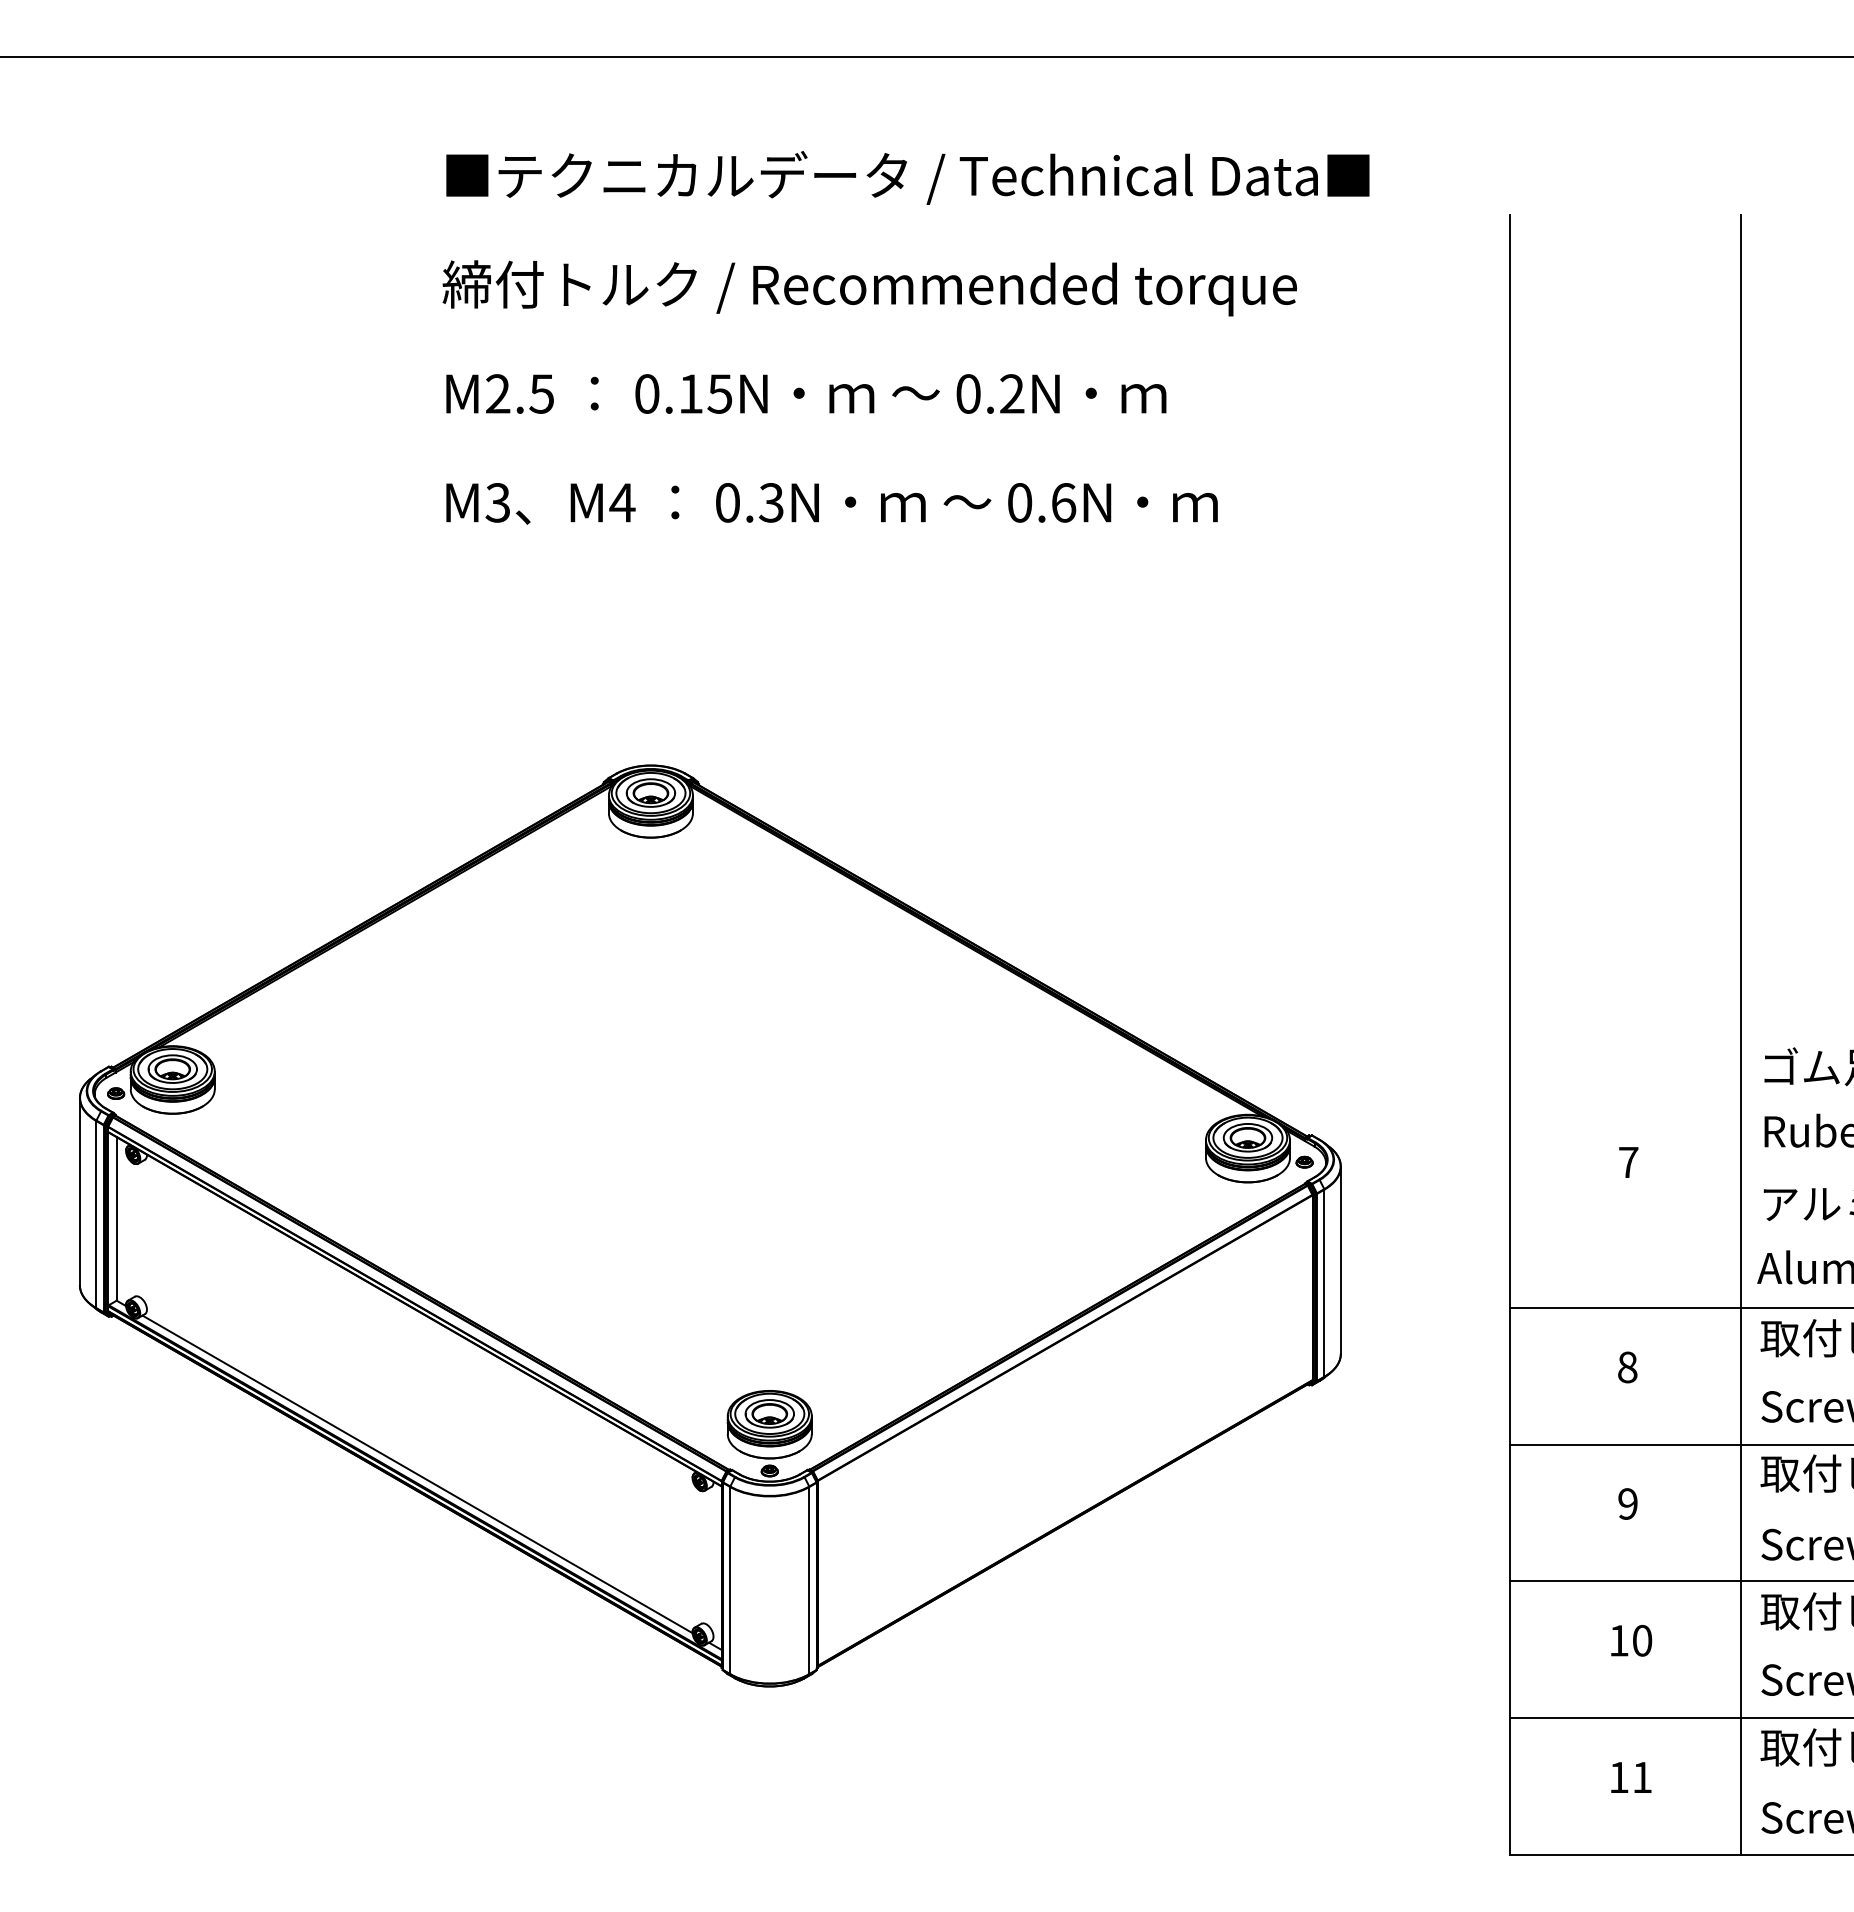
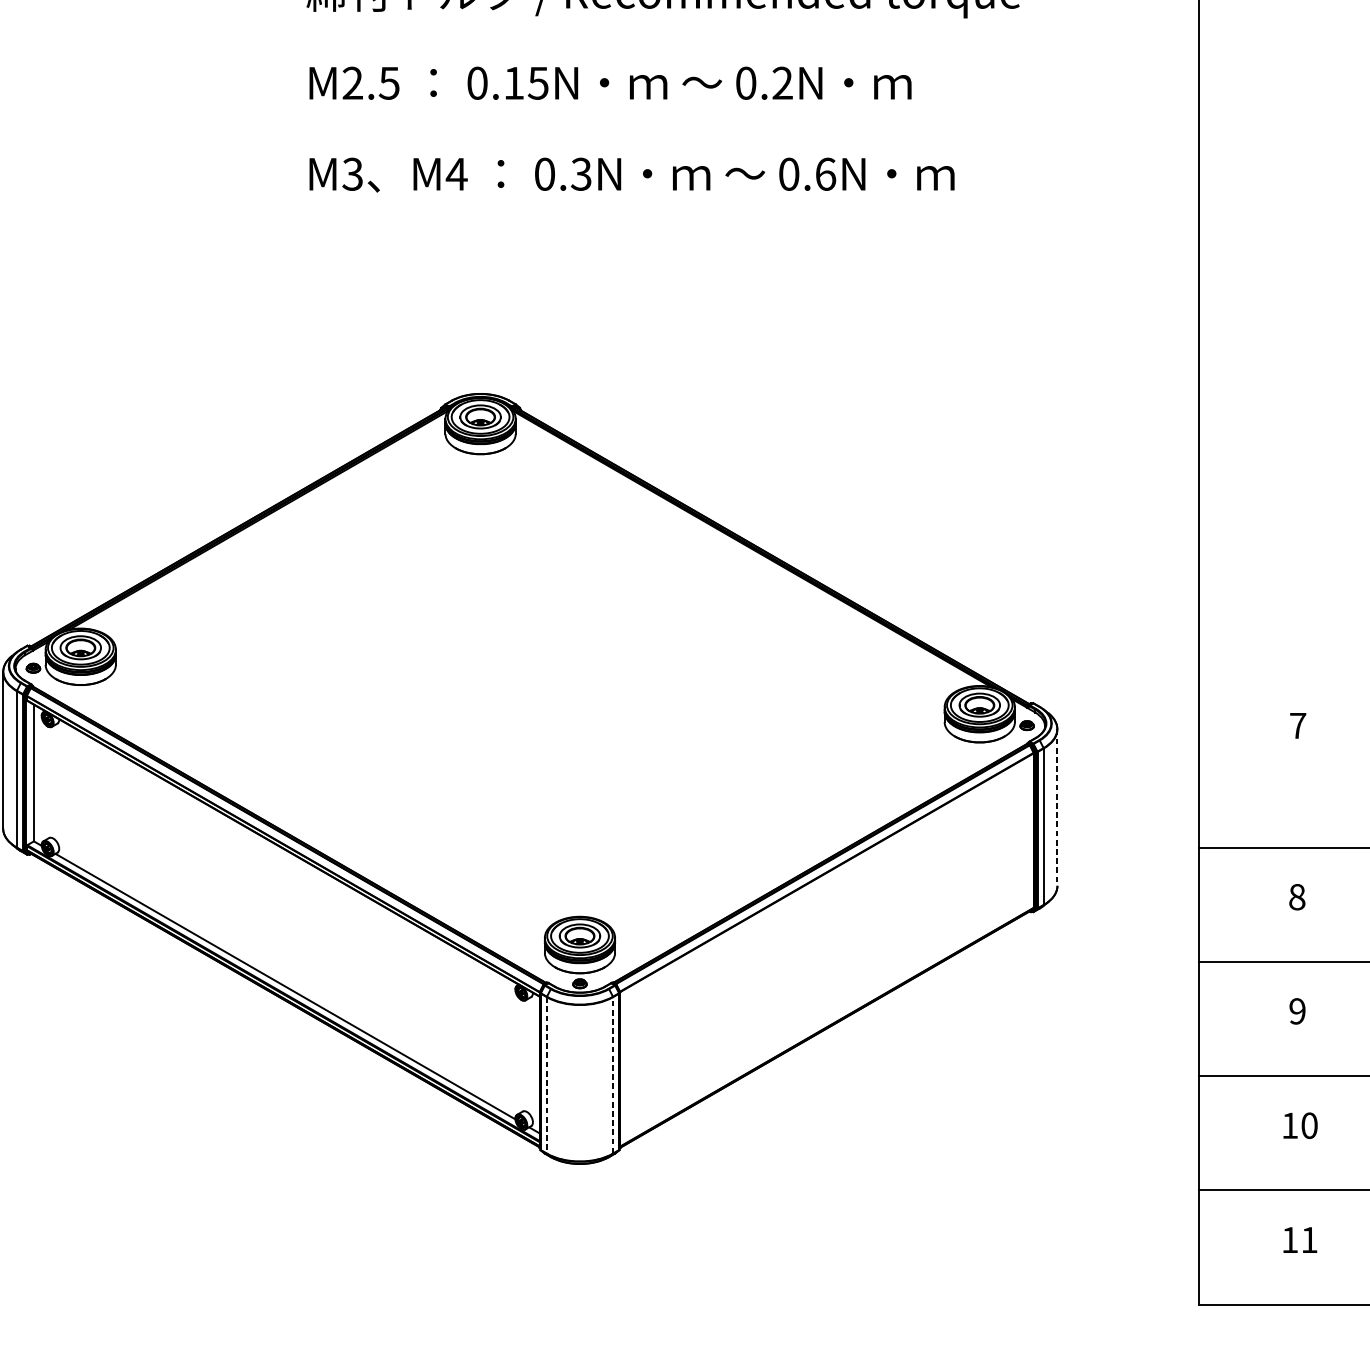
line: (1340, 1260) -> (1057, 807), solid -> dashed
line: (730, 1580) -> (547, 1075), solid -> dashed
line: (809, 1580) -> (613, 1075), solid -> dashed

